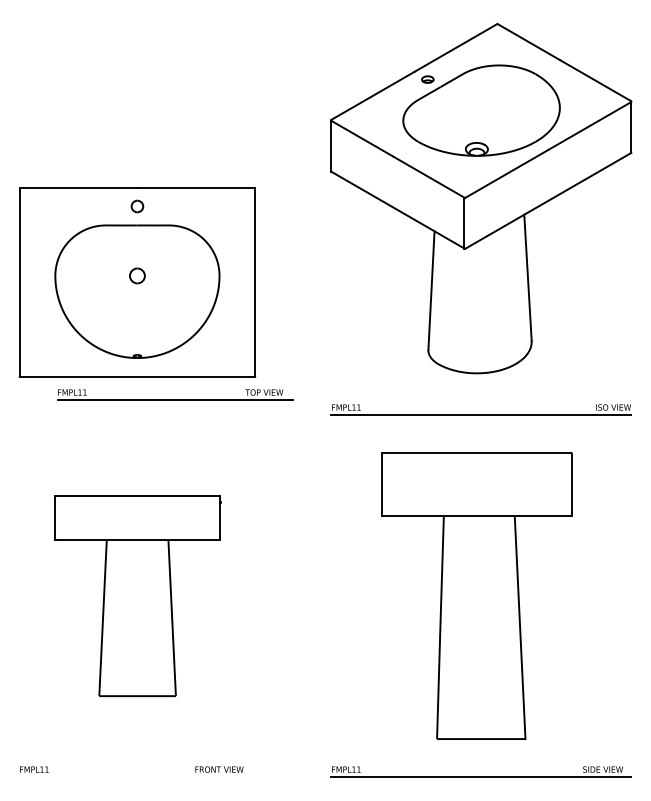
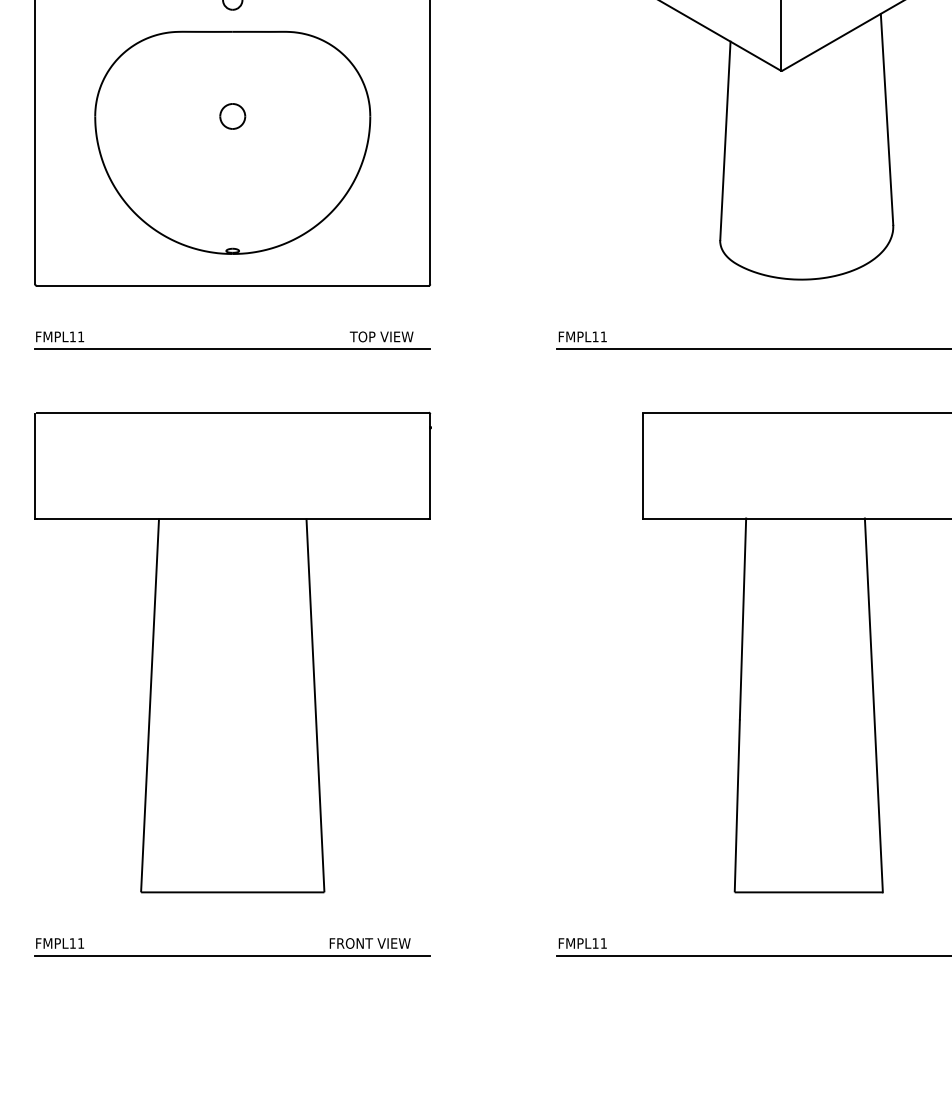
part: (175, 394) -> (232, 340), moved
part: (137, 595) -> (232, 651), size x1.43
line: (137, 776) -> (232, 955), added

